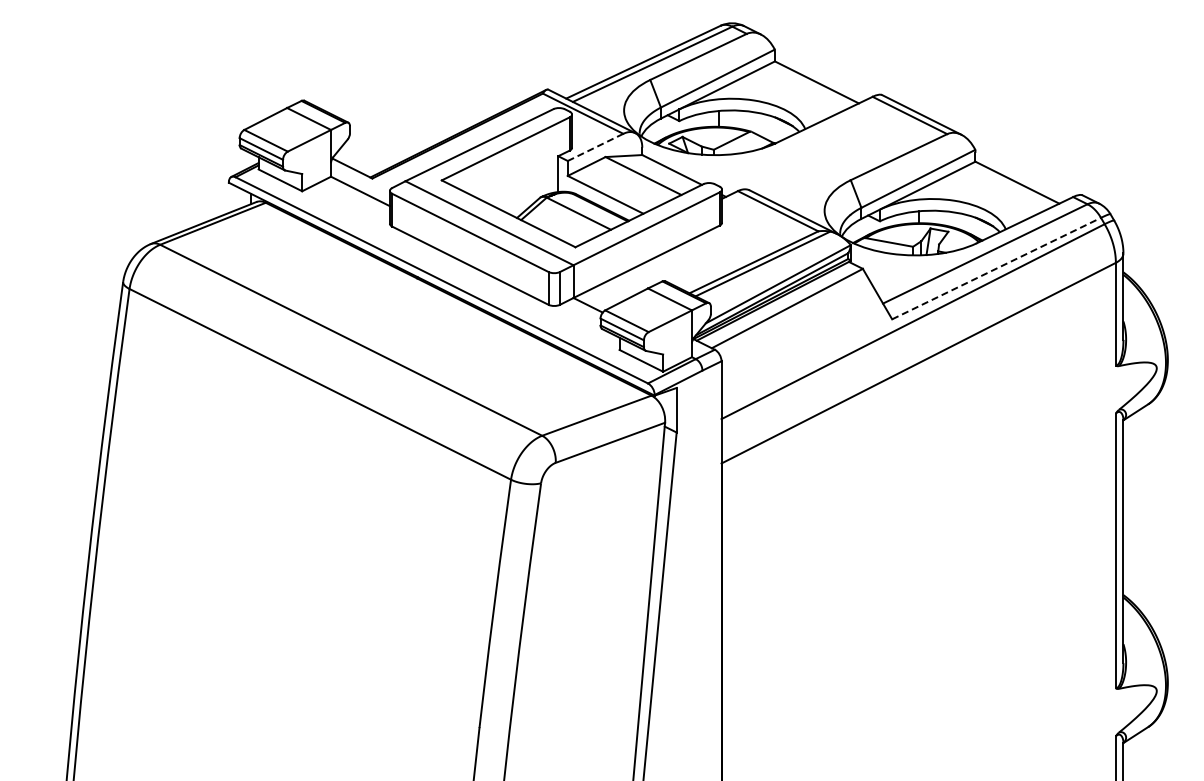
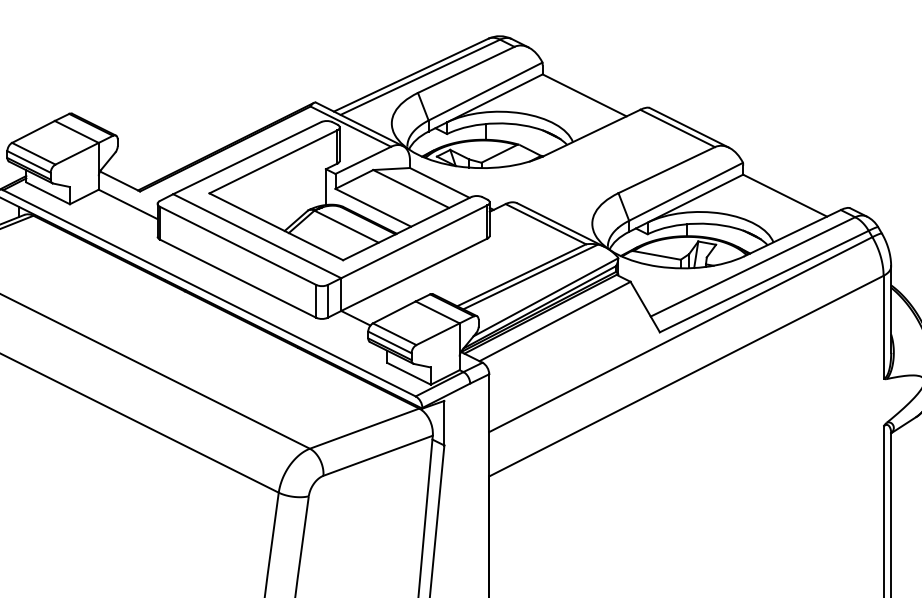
line: (595, 147) -> (363, 160), dashed -> solid
line: (997, 268) -> (765, 281), dashed -> solid

